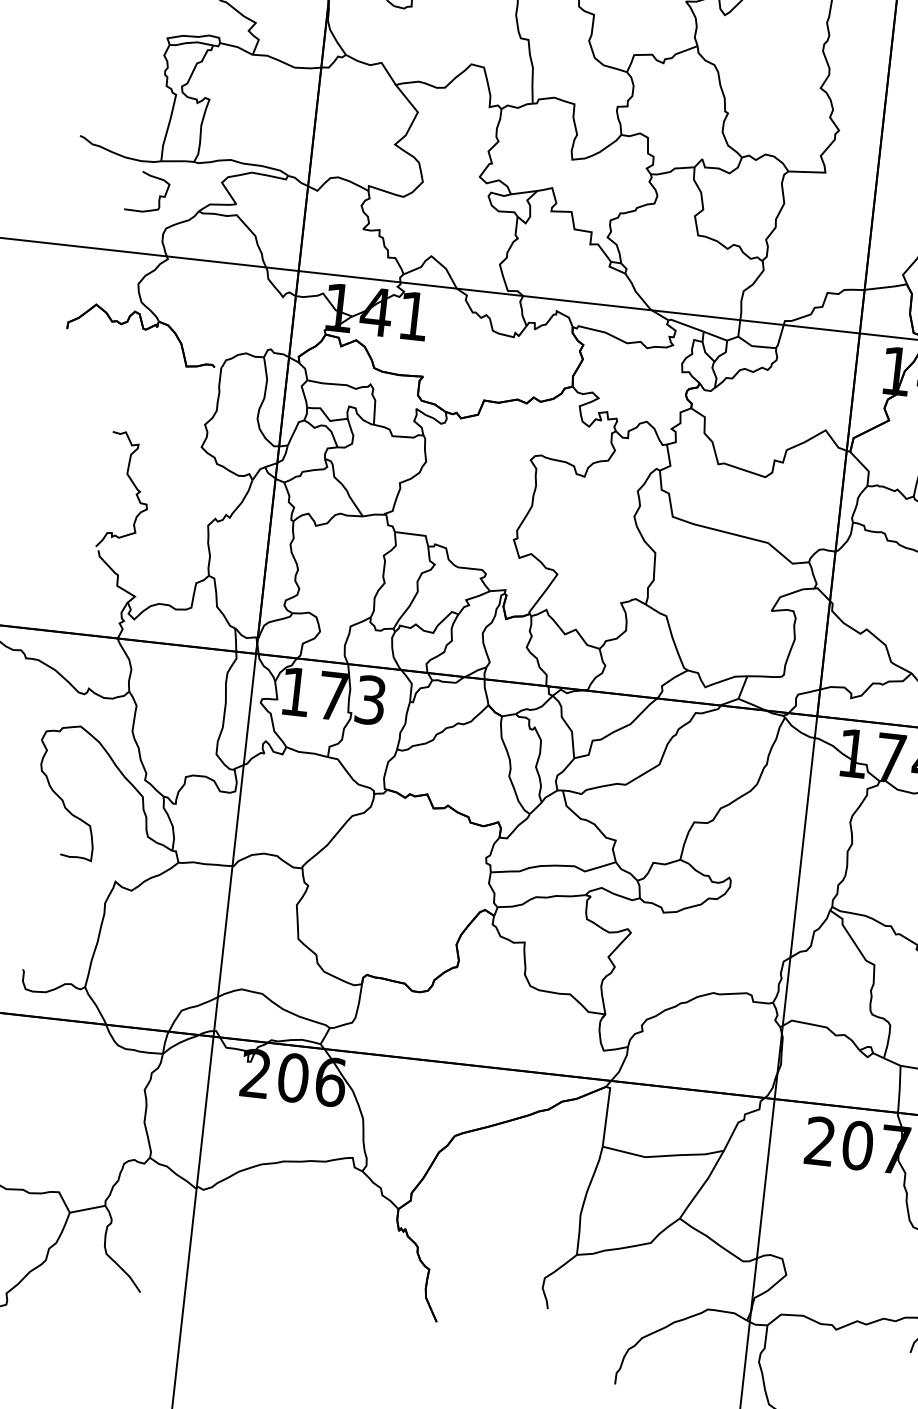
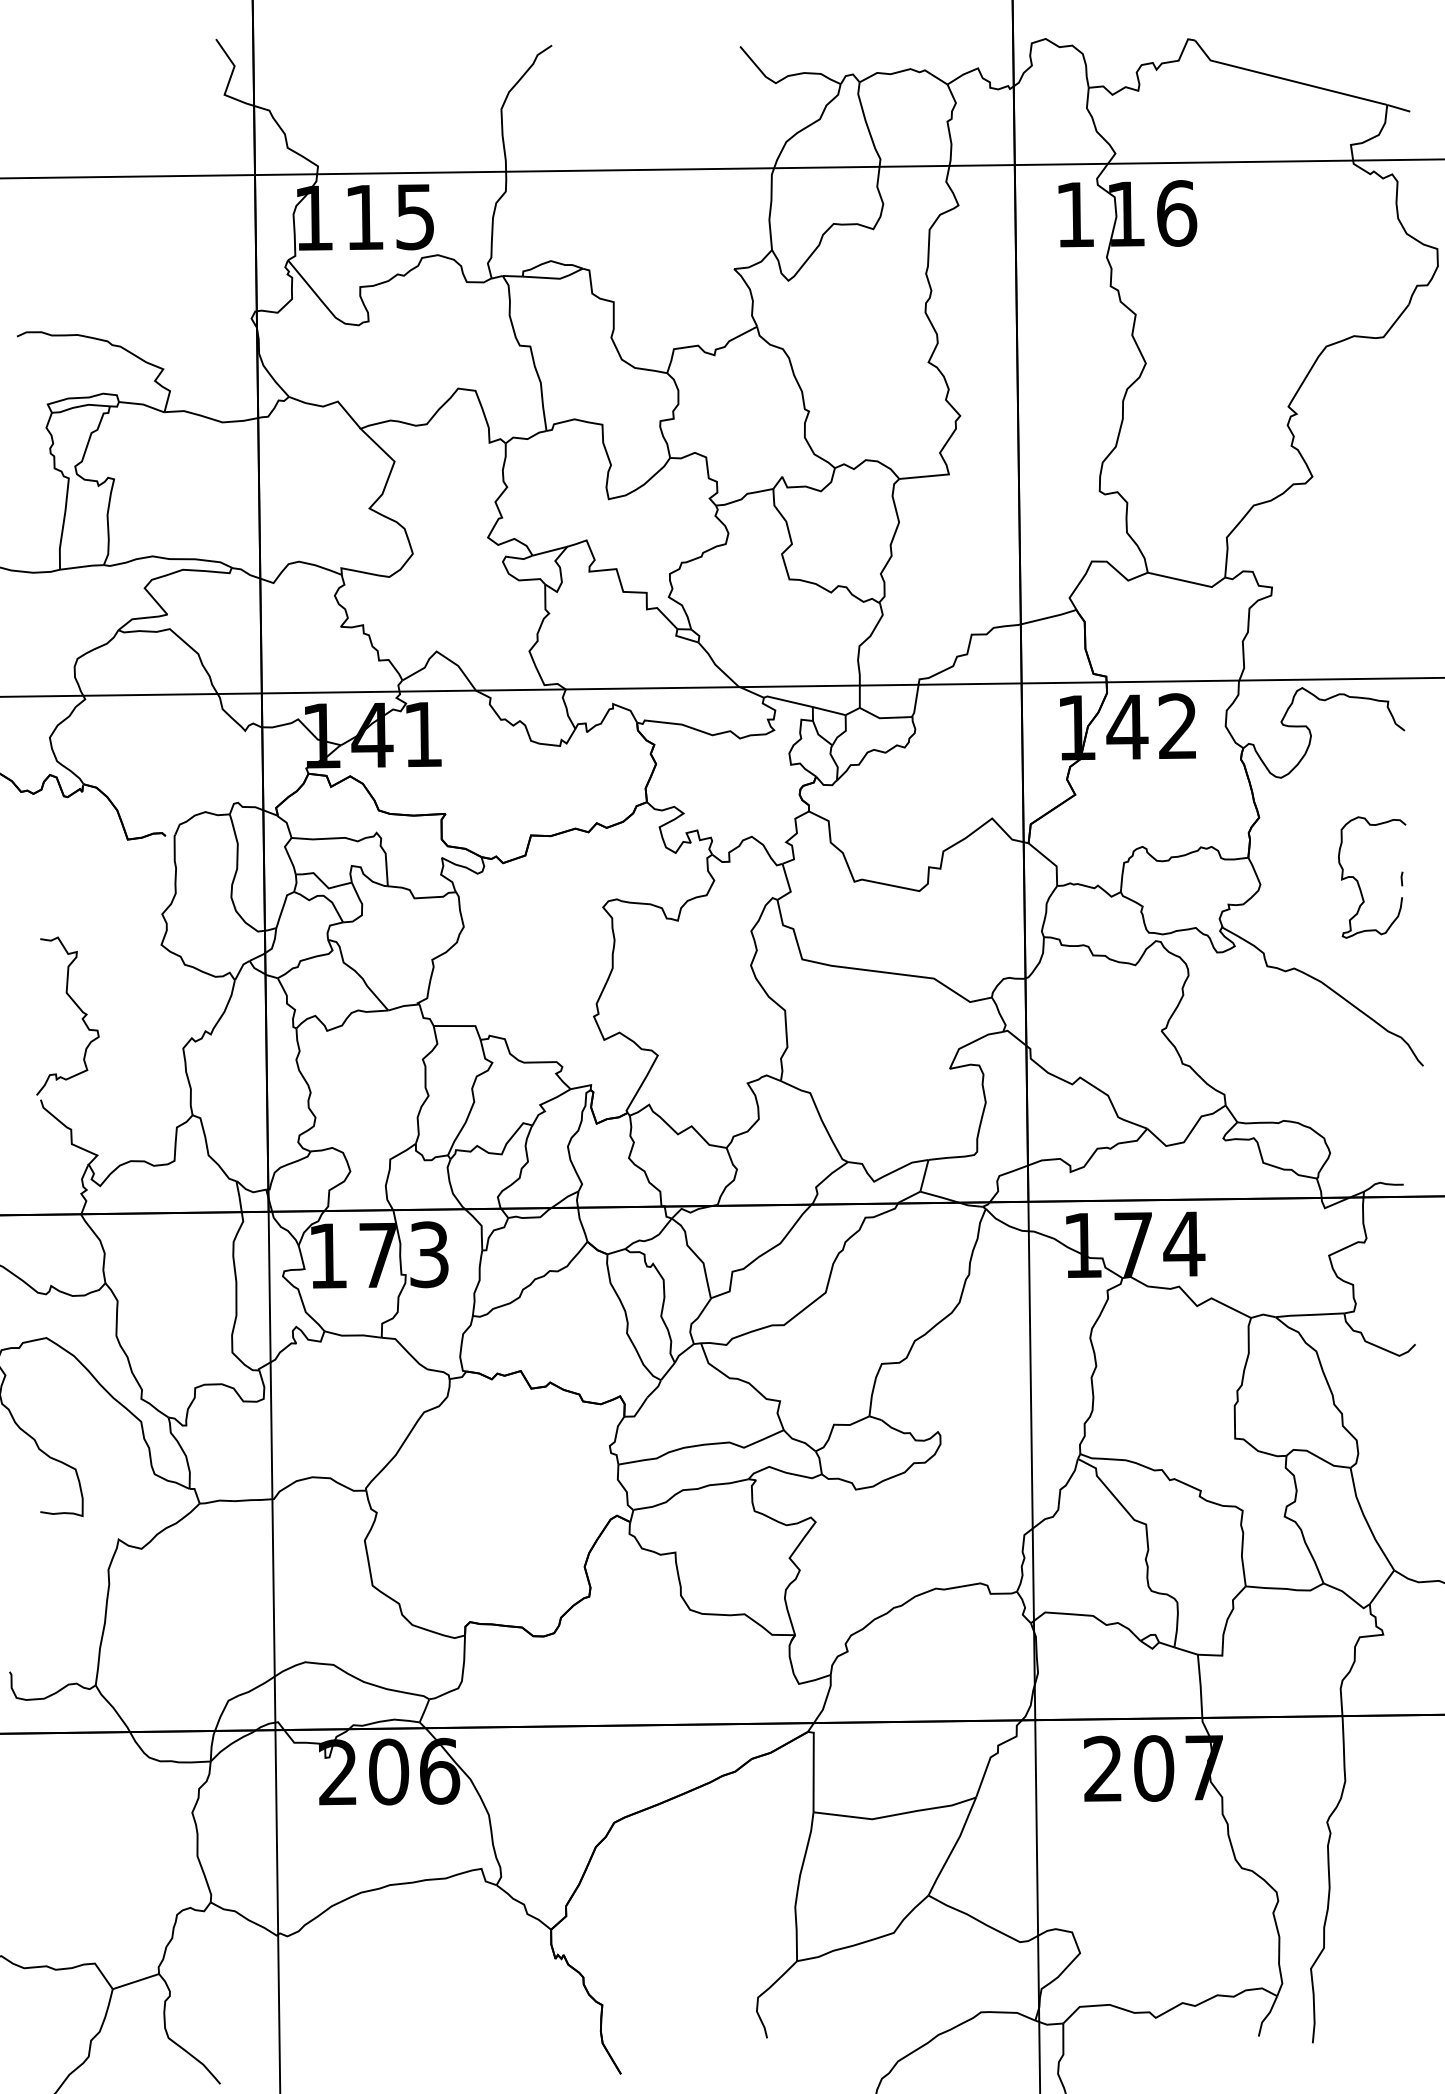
curve: (159, 195) -> (63, 615), removed

